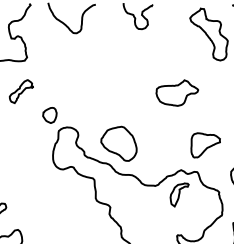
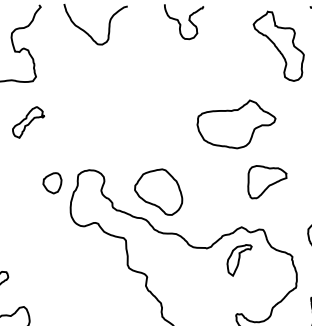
part: (177, 93) -> (236, 124), size x1.4
part: (49, 115) -> (52, 183), moved
part: (205, 145) -> (267, 182), moved

